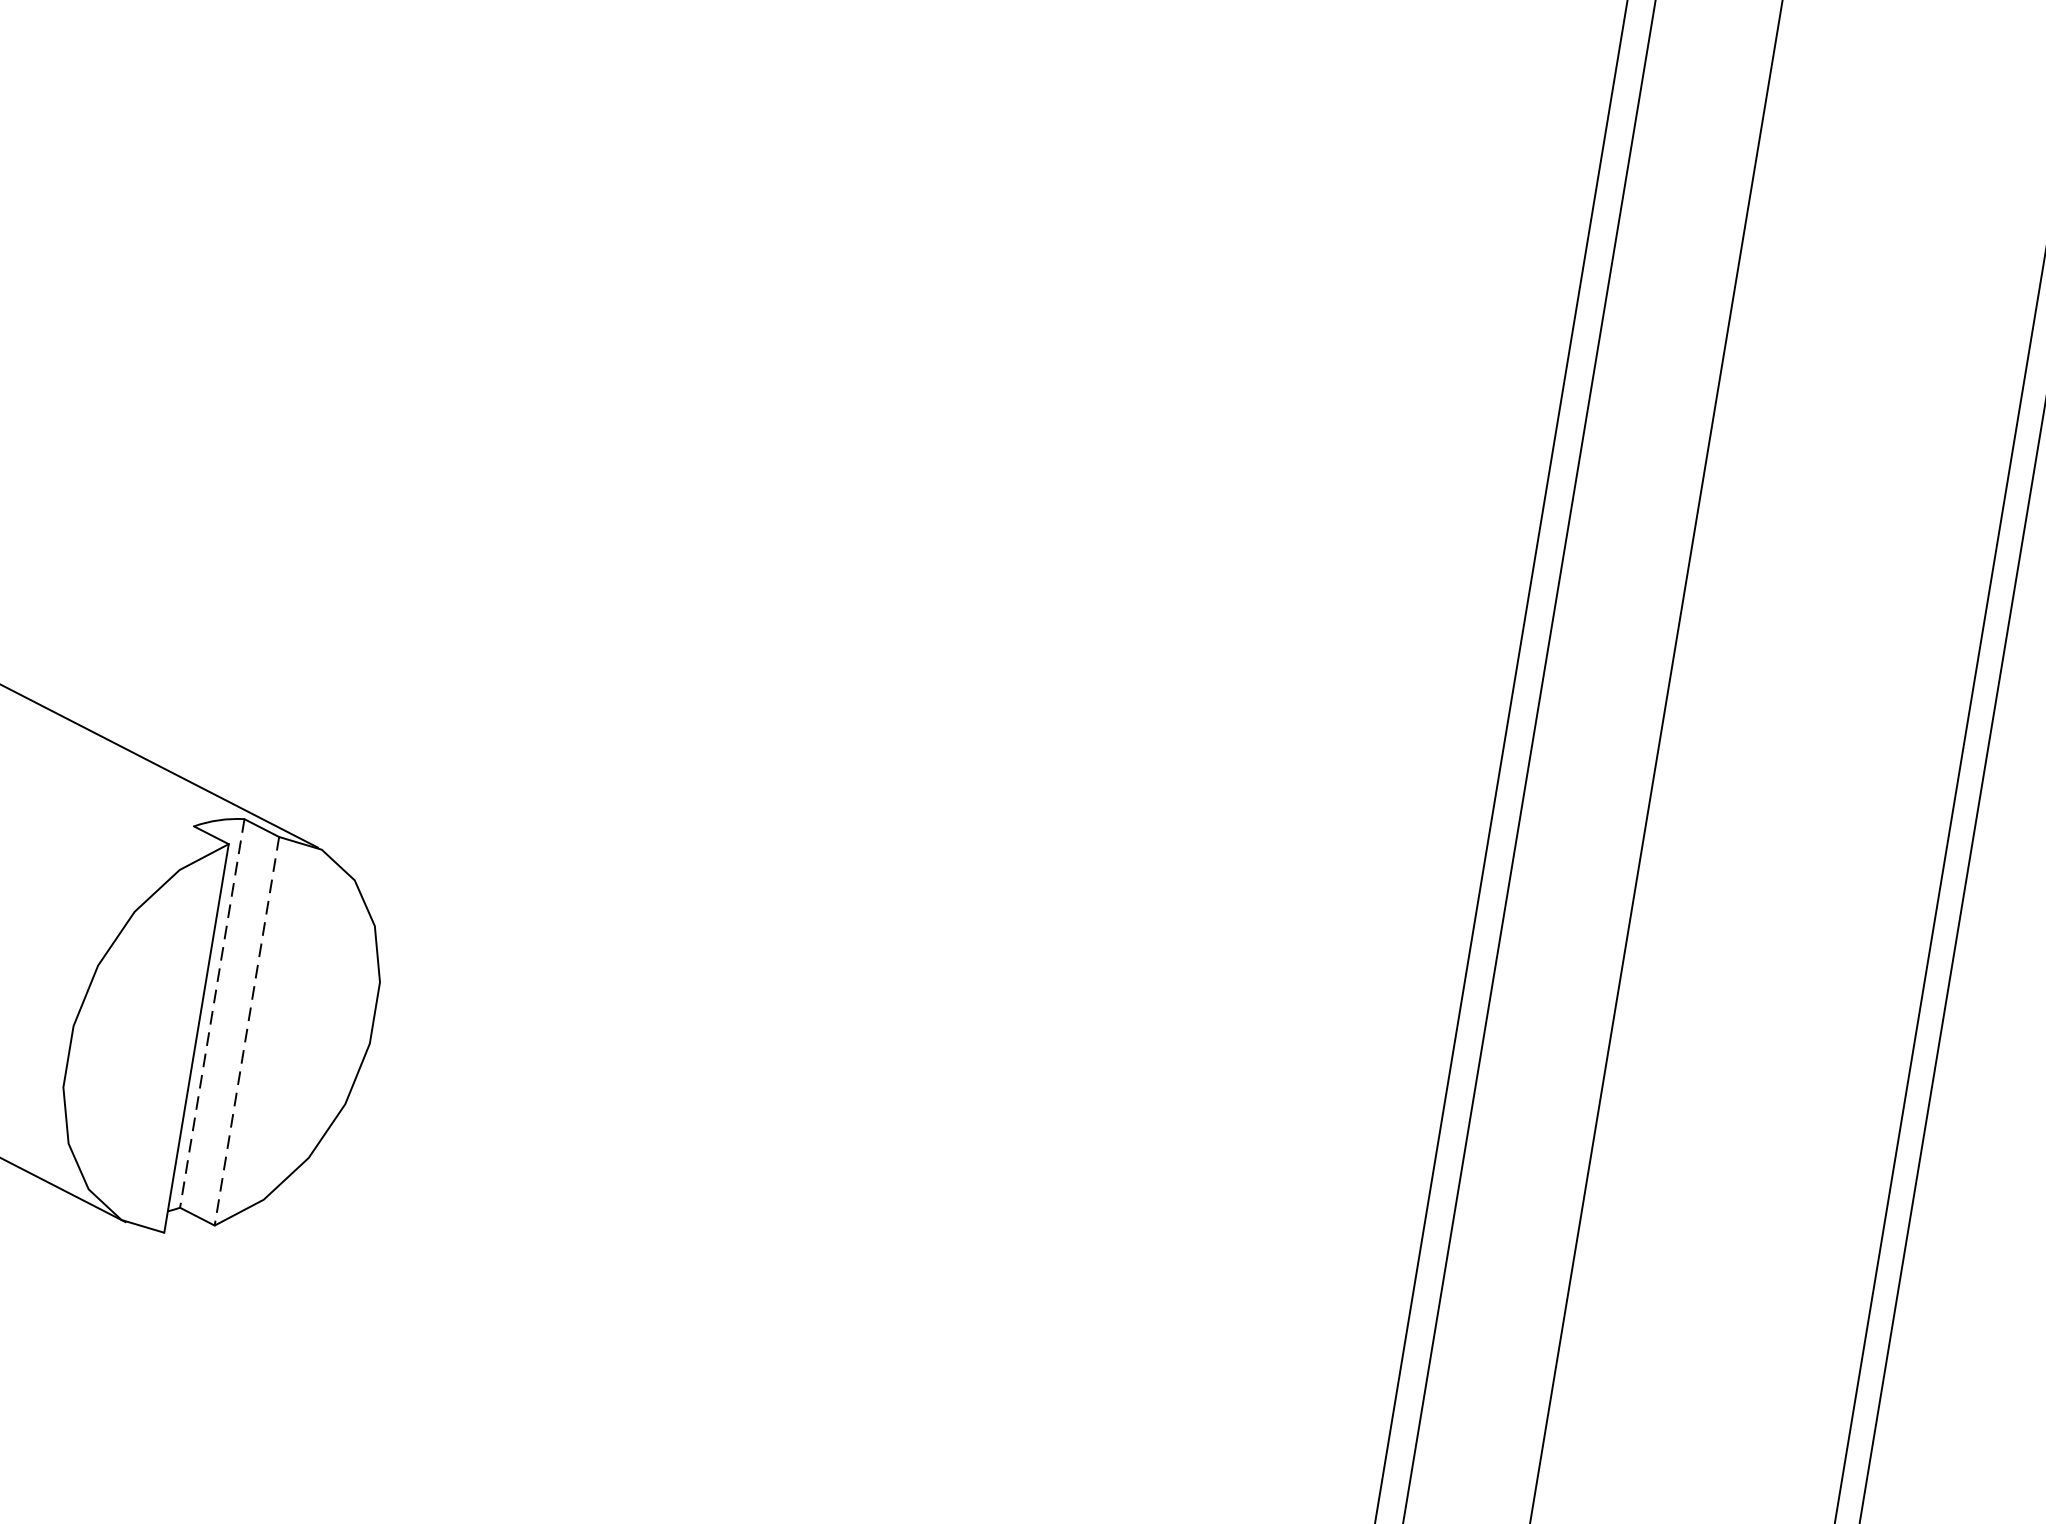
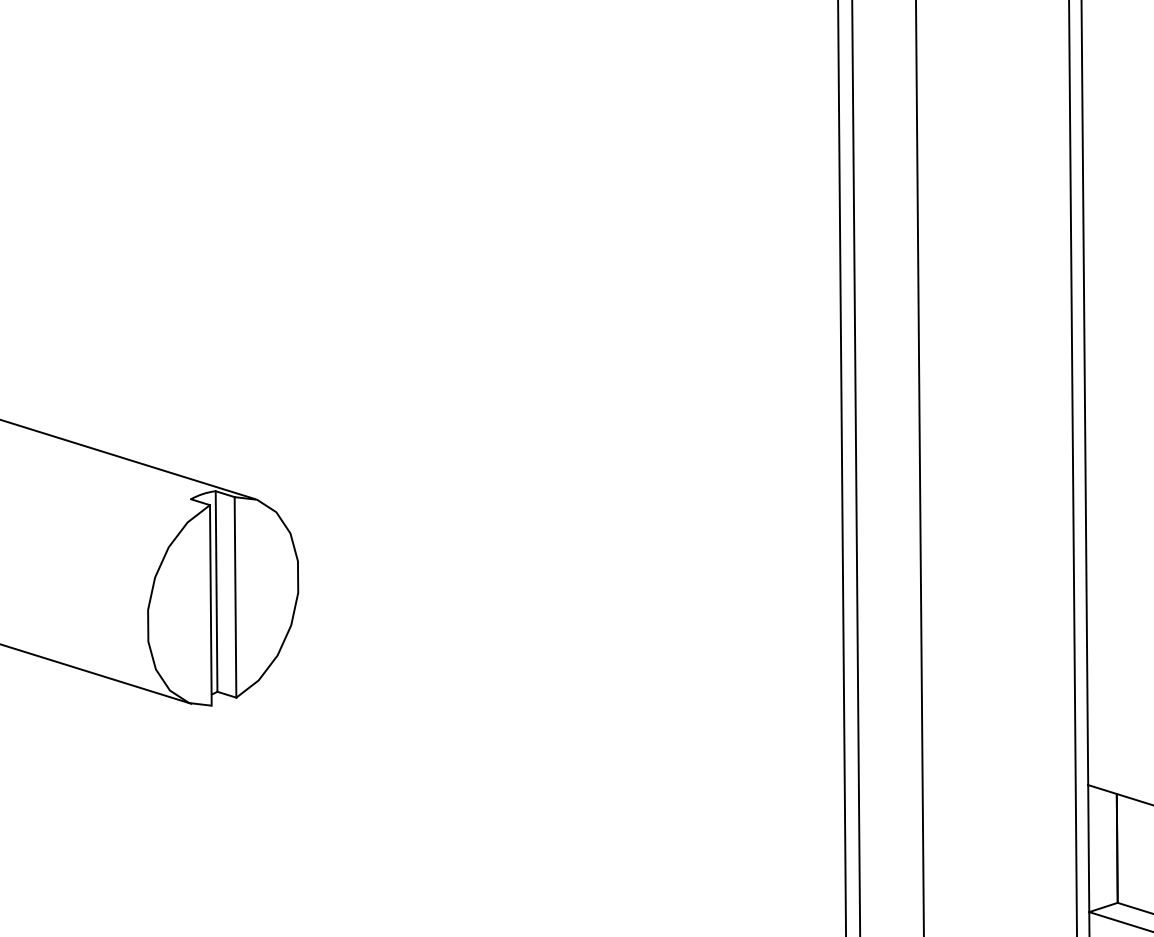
line: (211, 1015) -> (216, 592), dashed -> solid
line: (246, 1031) -> (235, 597), dashed -> solid

